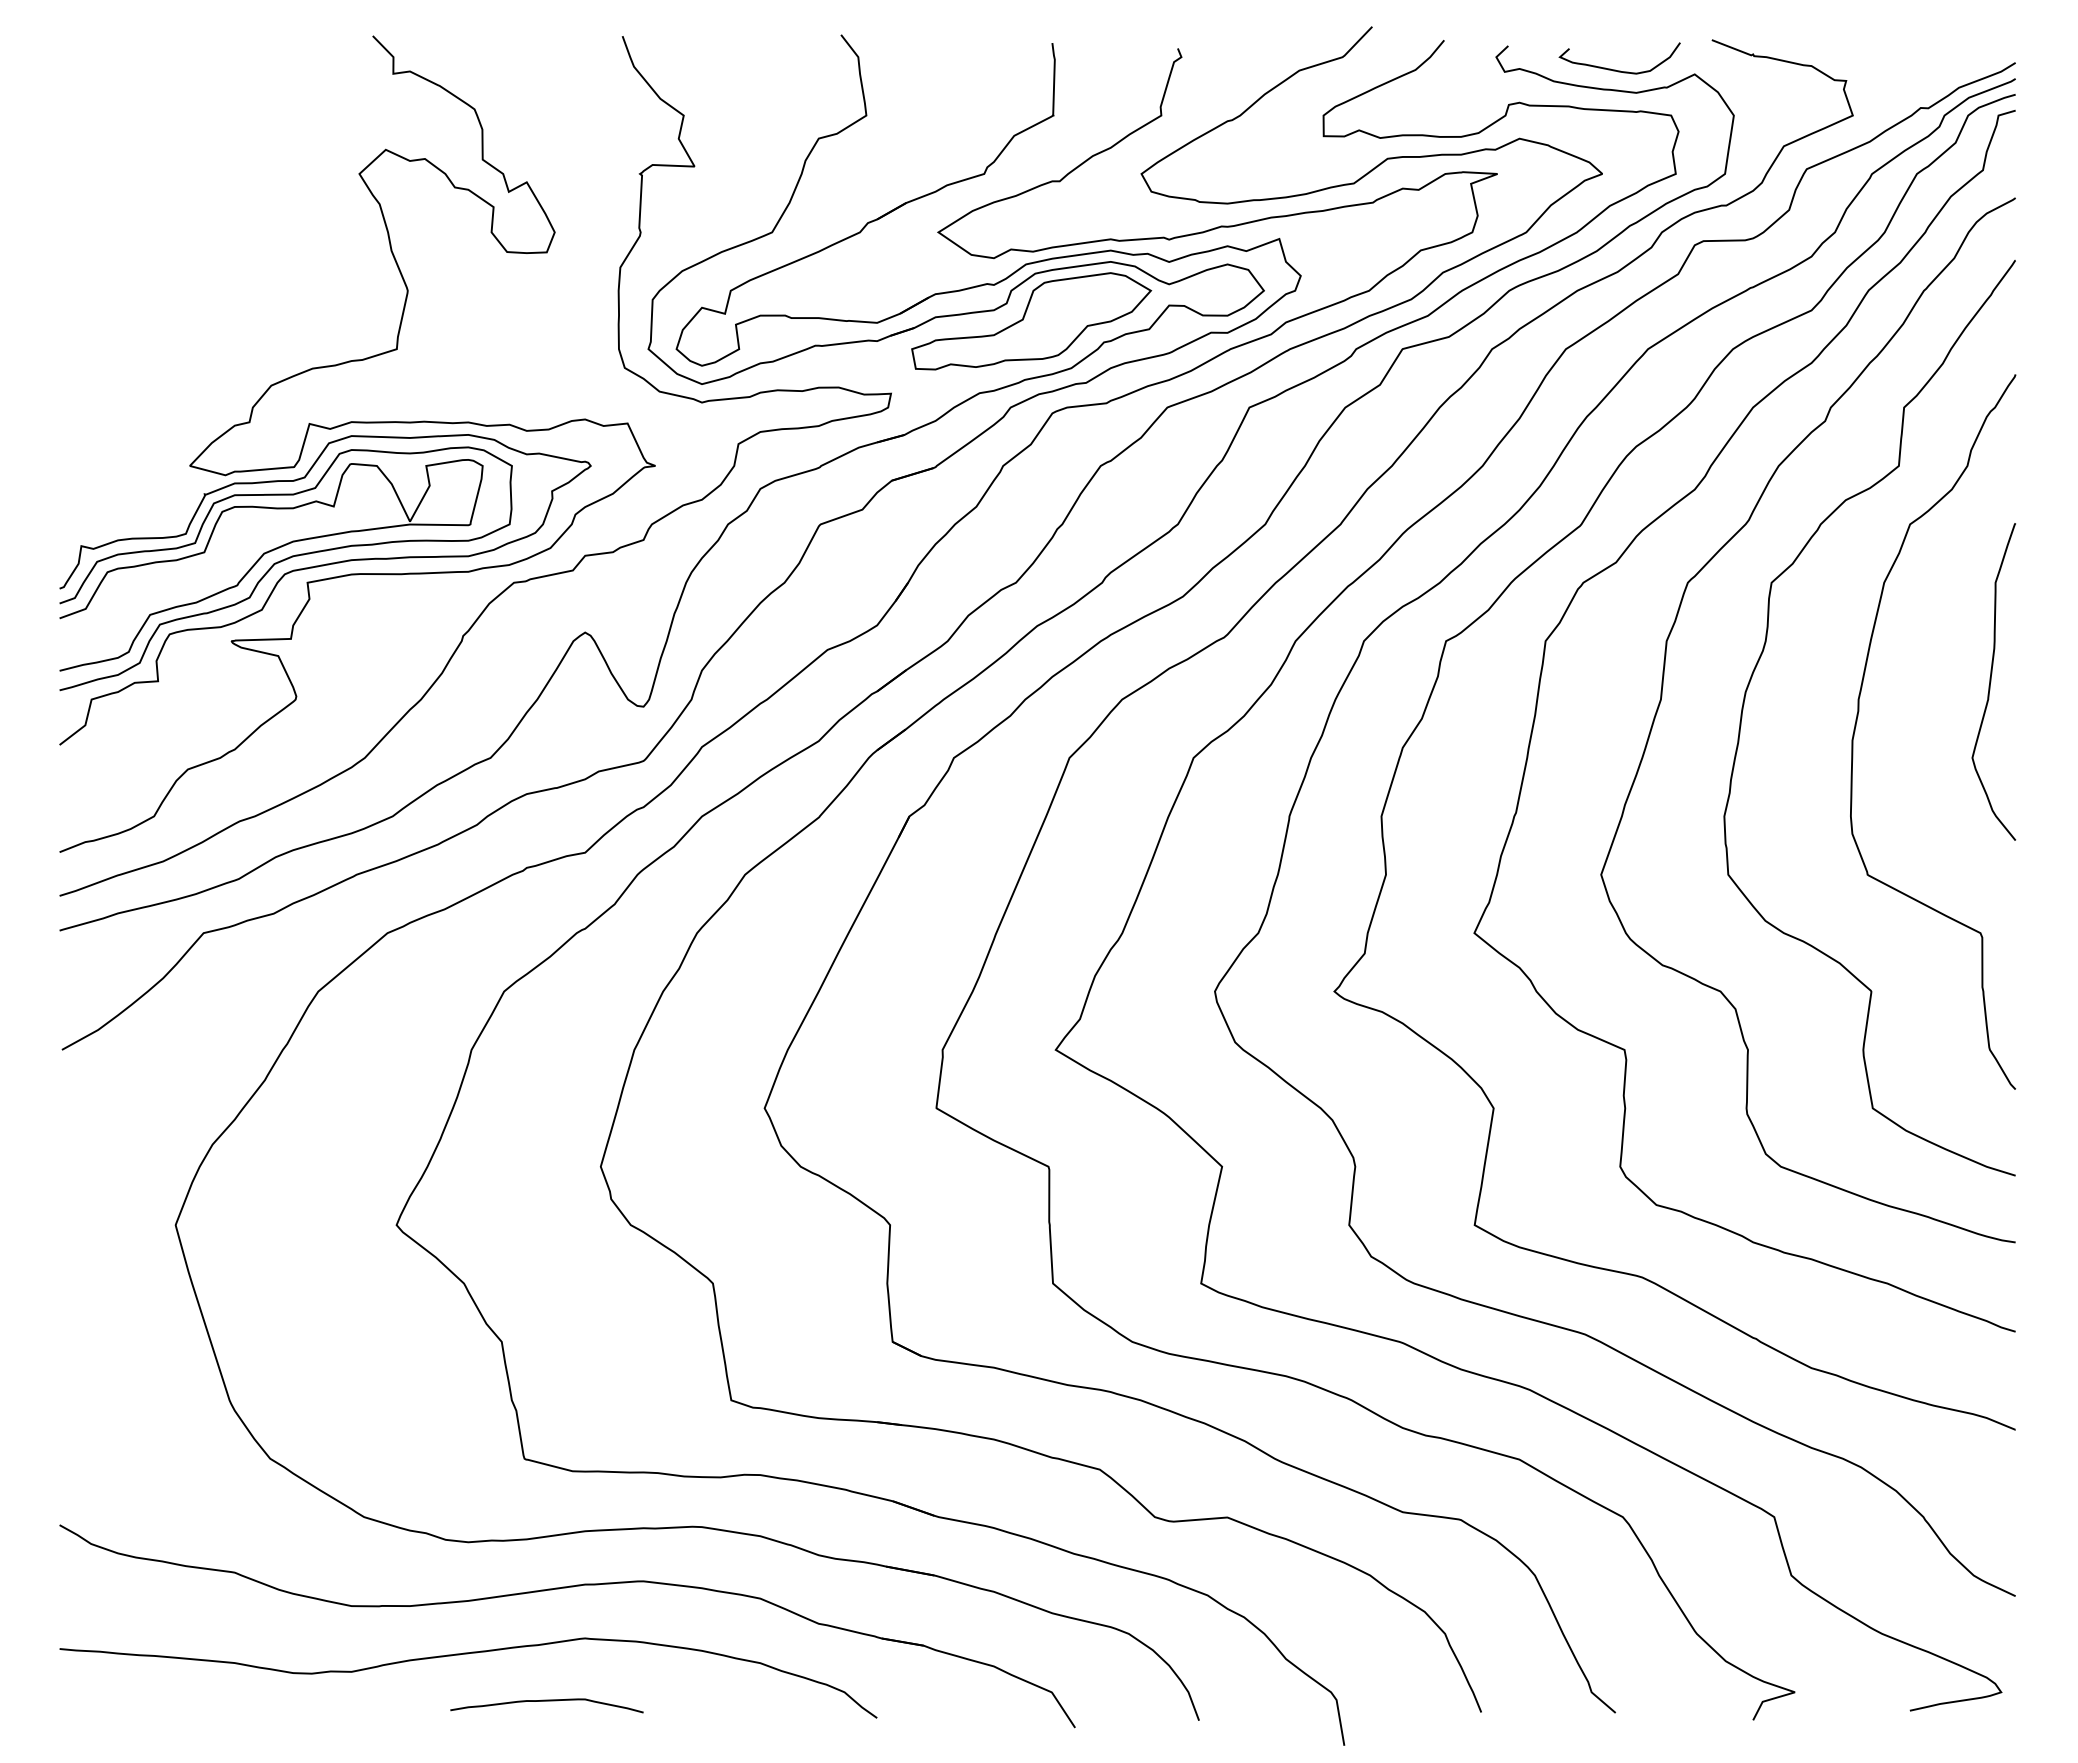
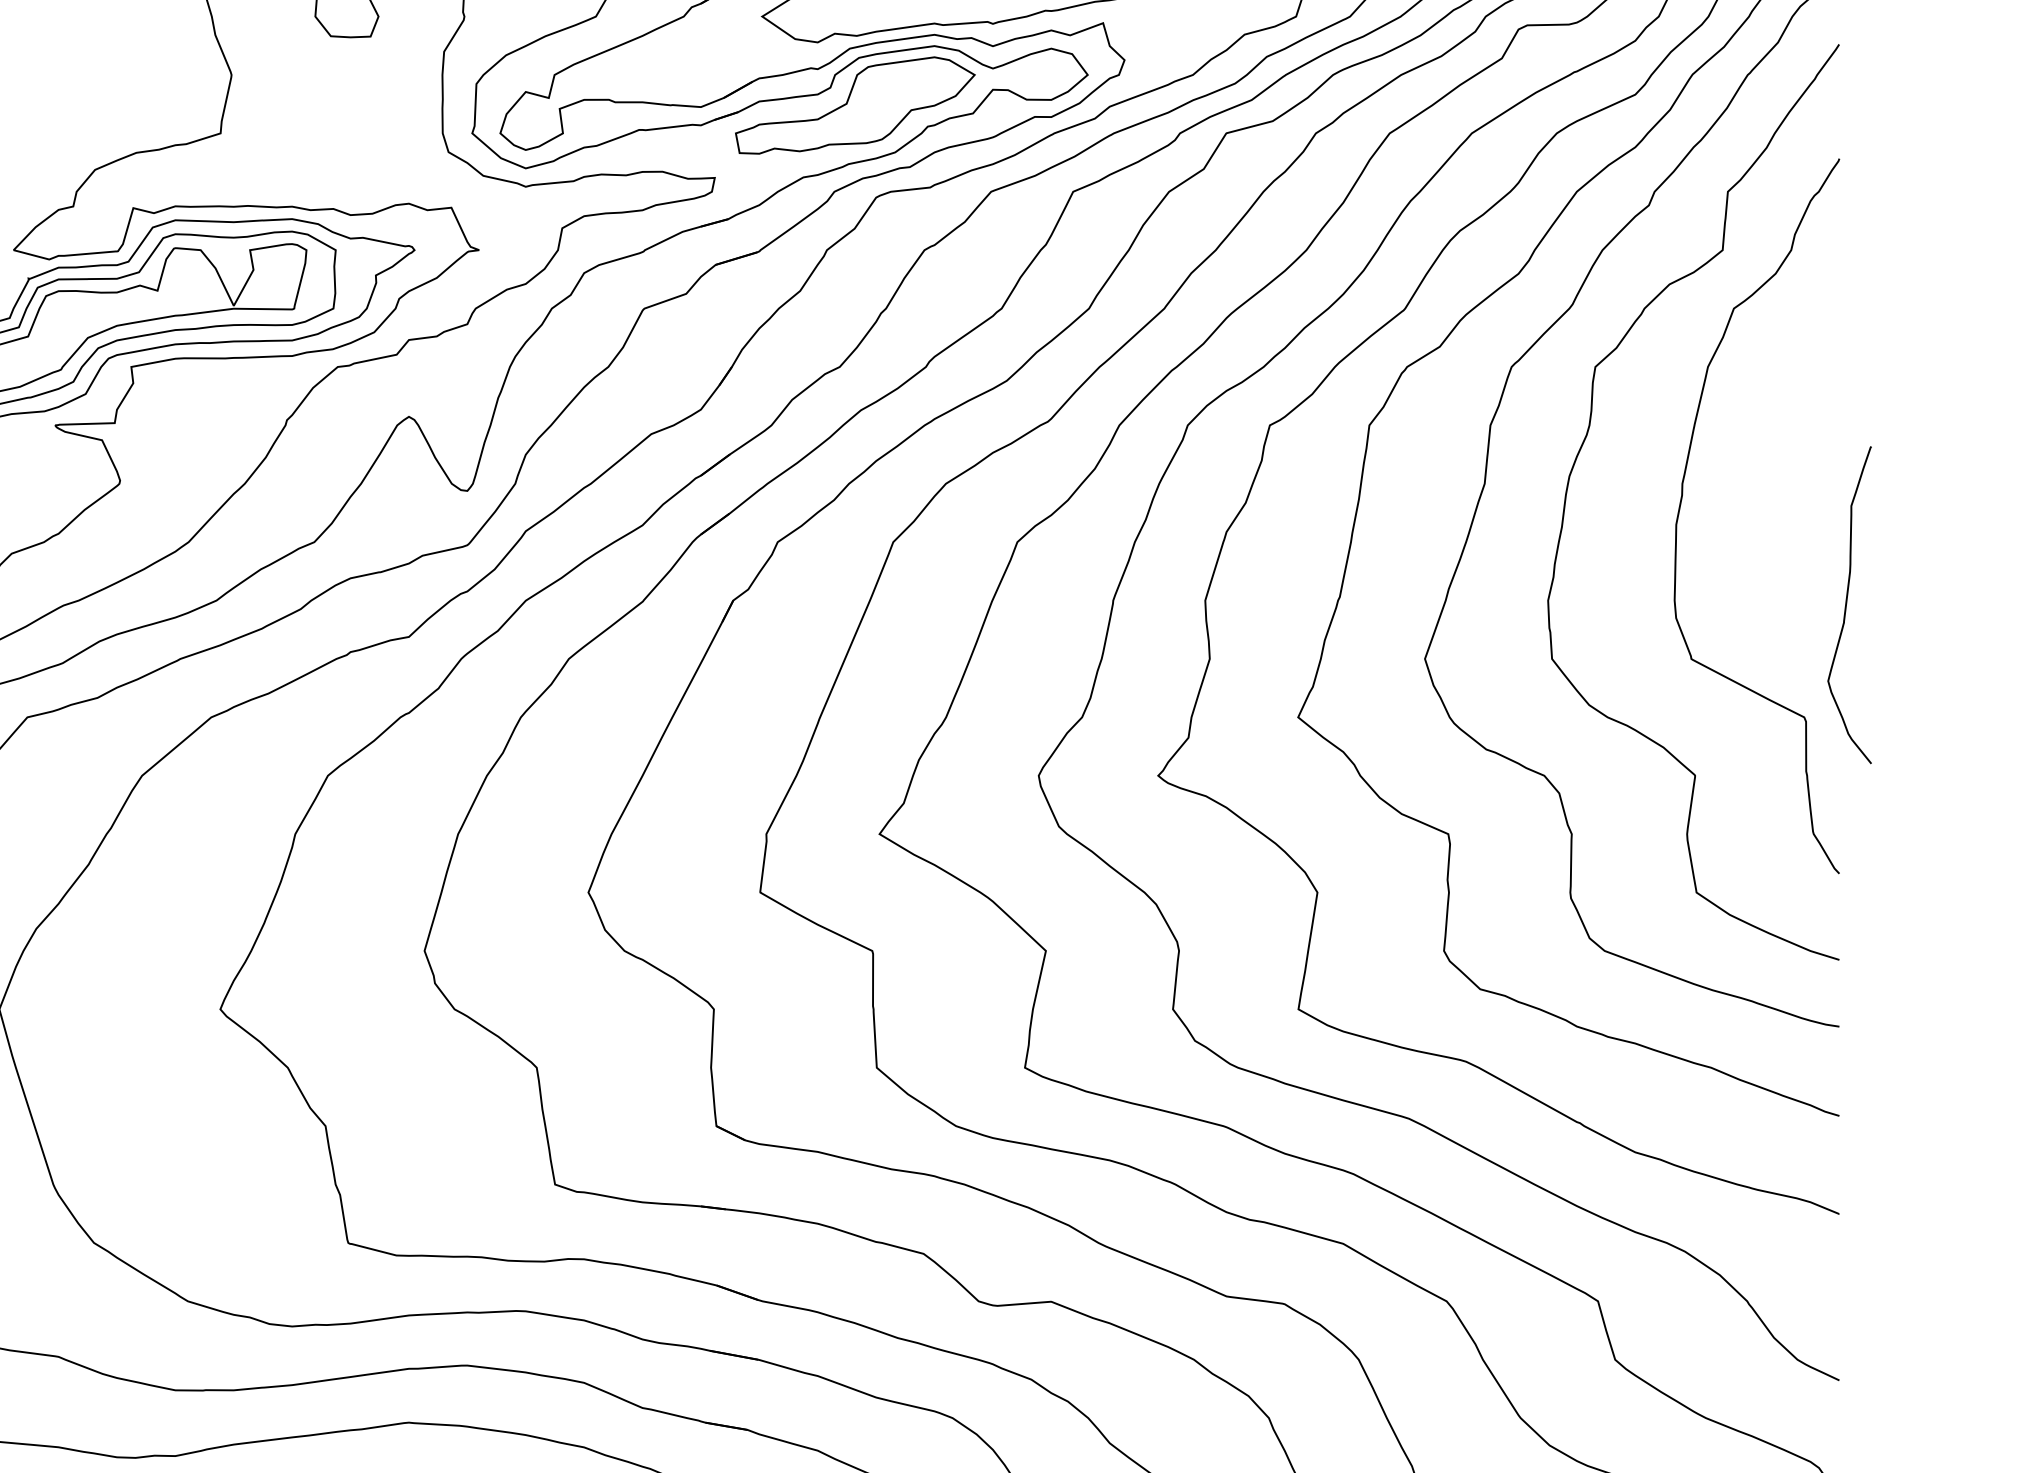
curve: (1991, 681) -> (1847, 604), moved

